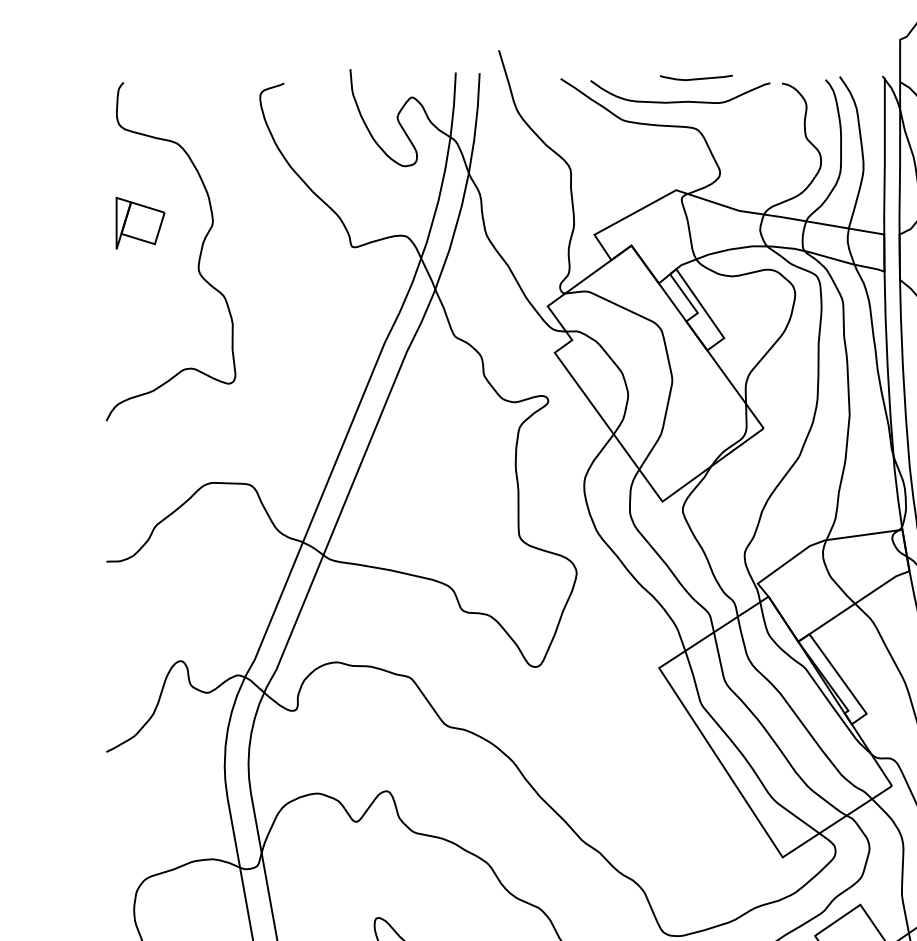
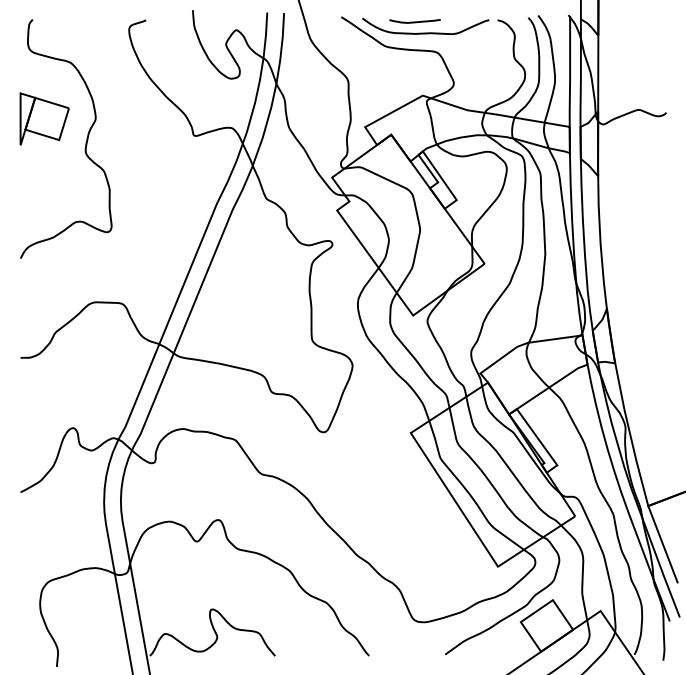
curve: (695, 78) -> (414, 21), moved
part: (140, 222) -> (44, 118), size x1.43

